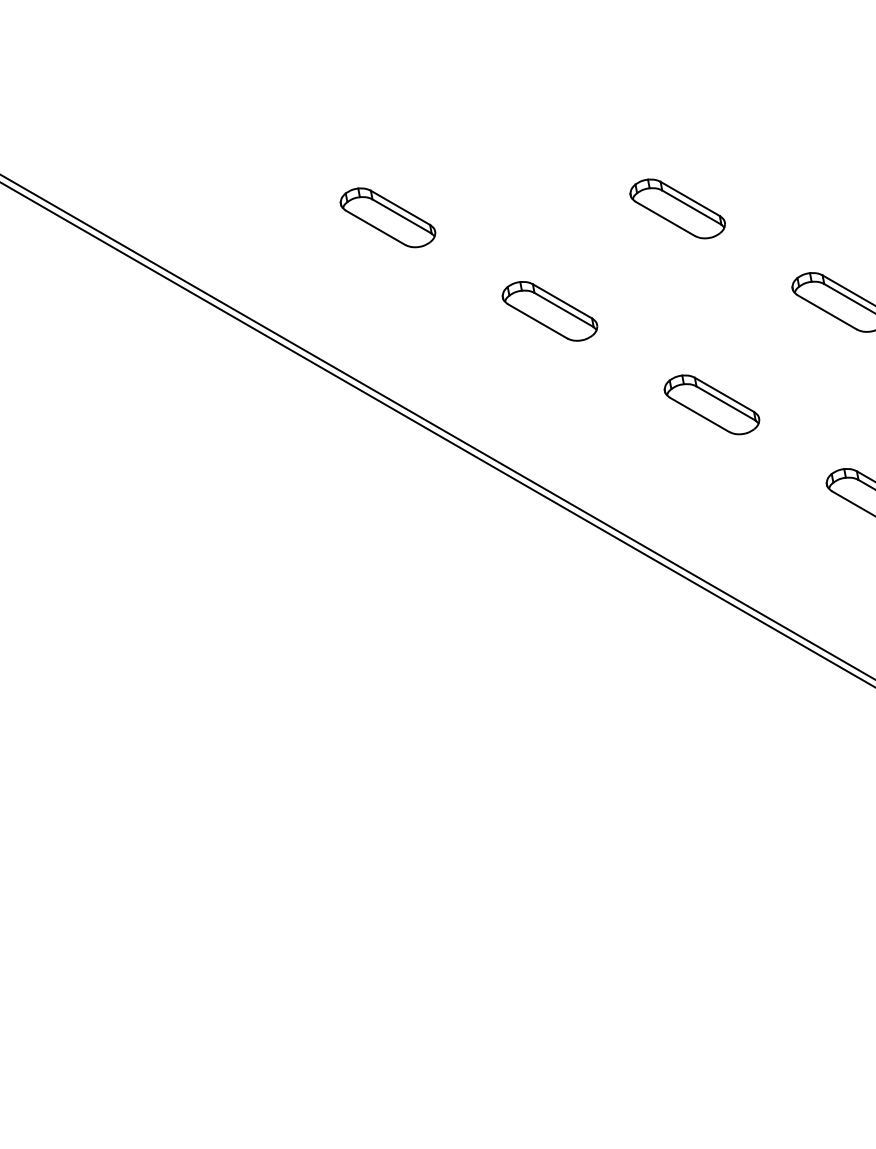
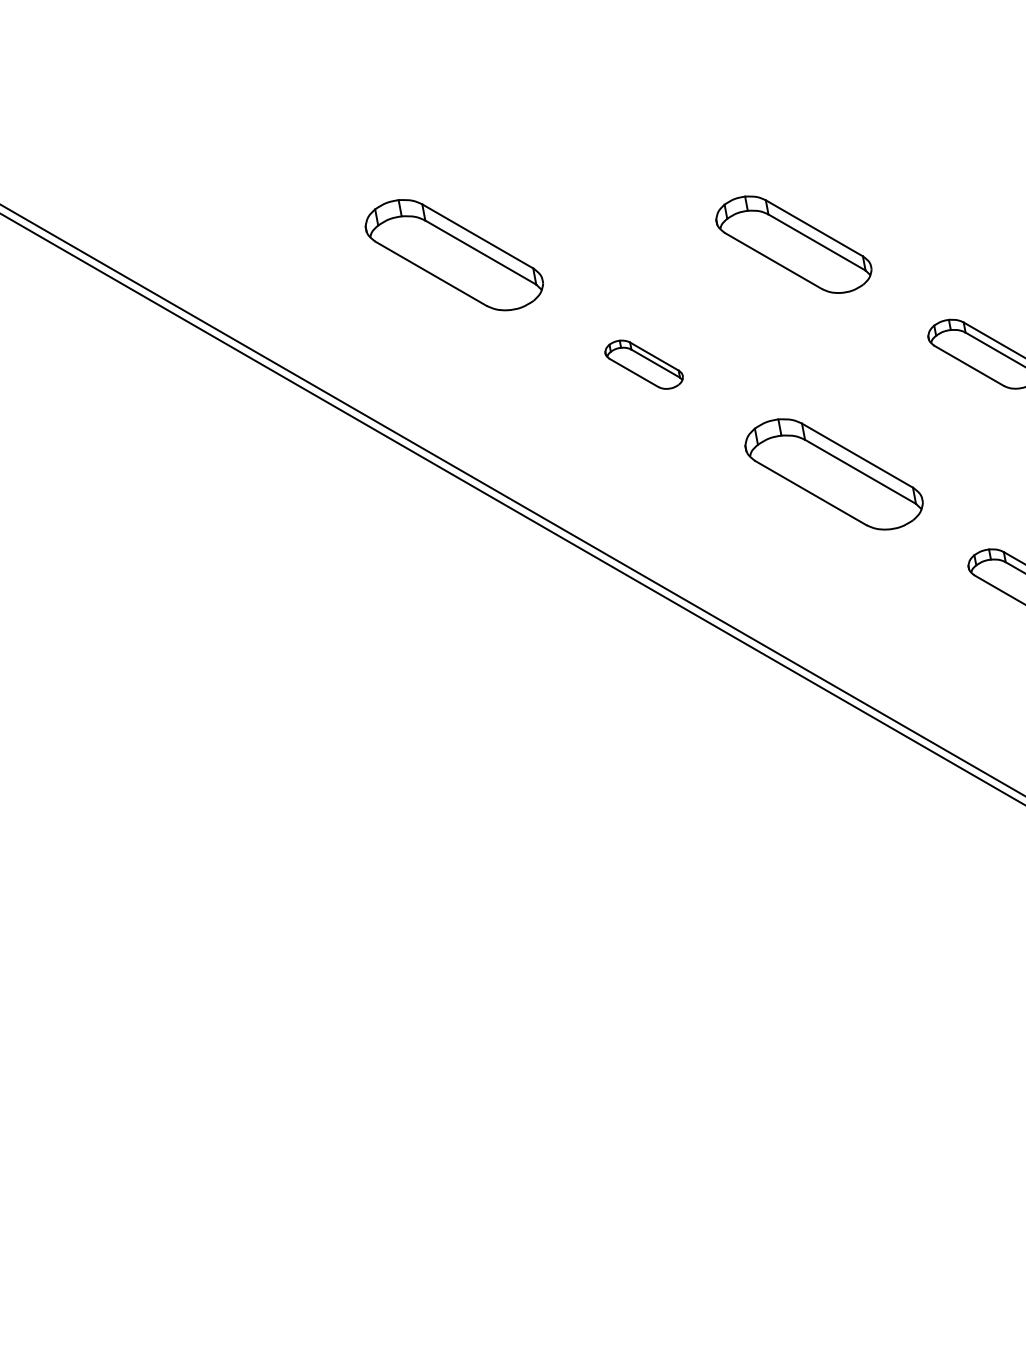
part: (677, 208) -> (793, 244), size x1.4
part: (388, 217) -> (454, 254), size x1.6
part: (549, 311) -> (643, 364), size x0.7
part: (711, 404) -> (833, 473), size x1.6

